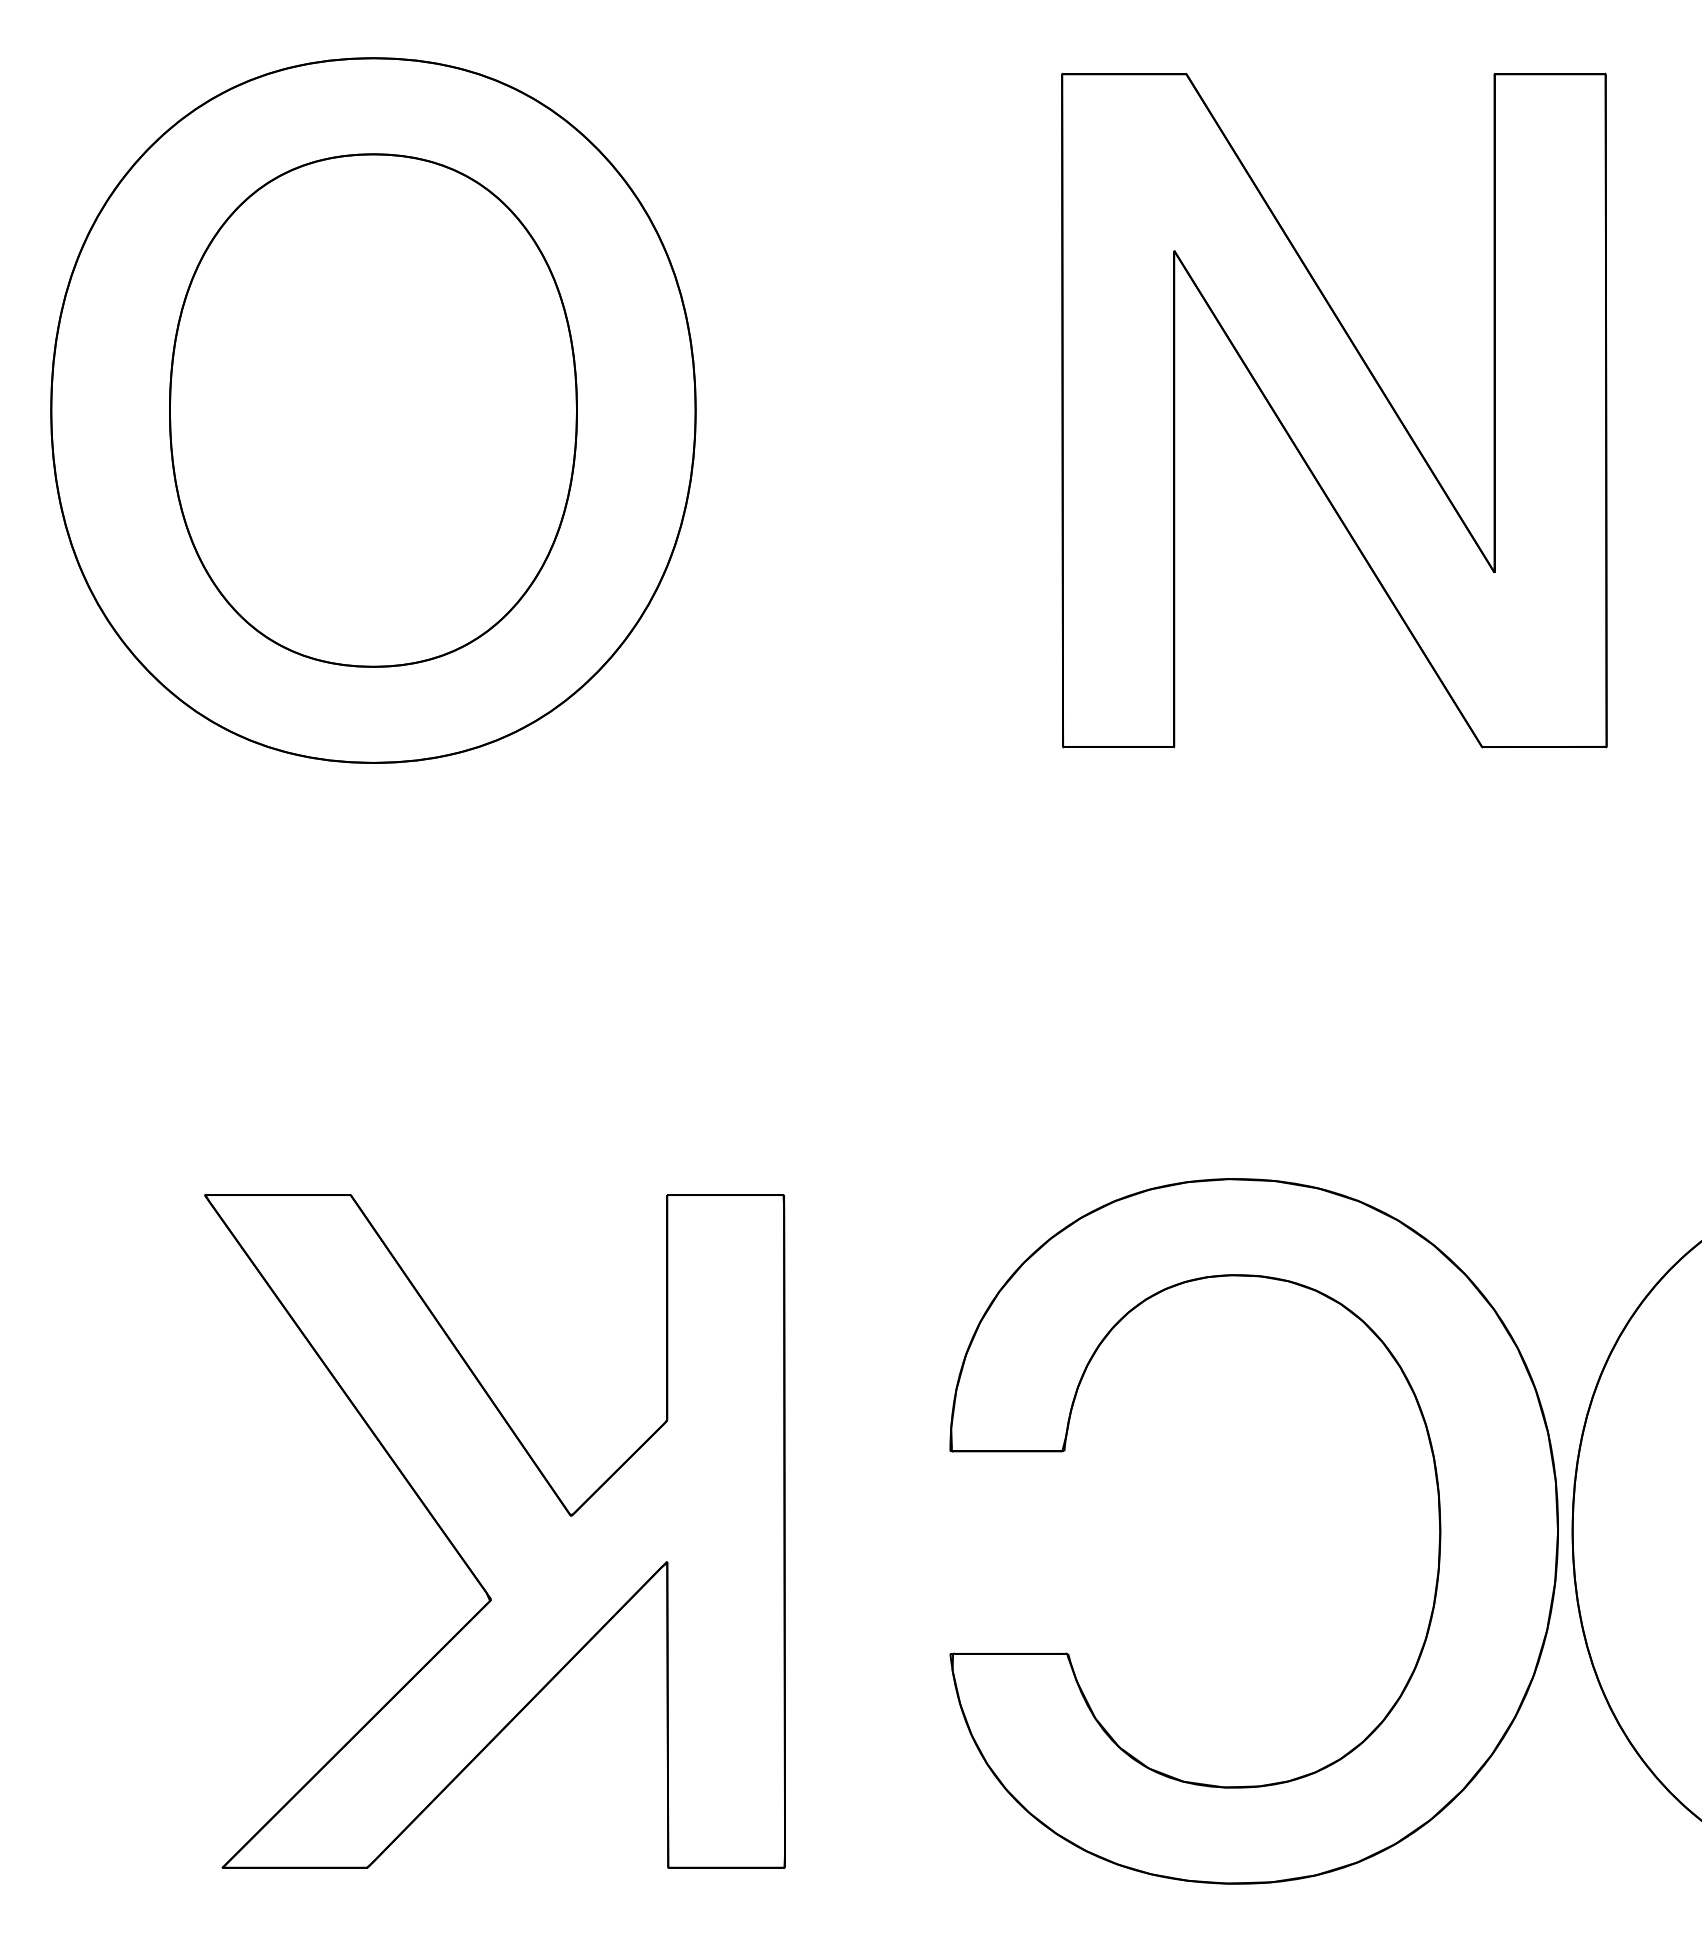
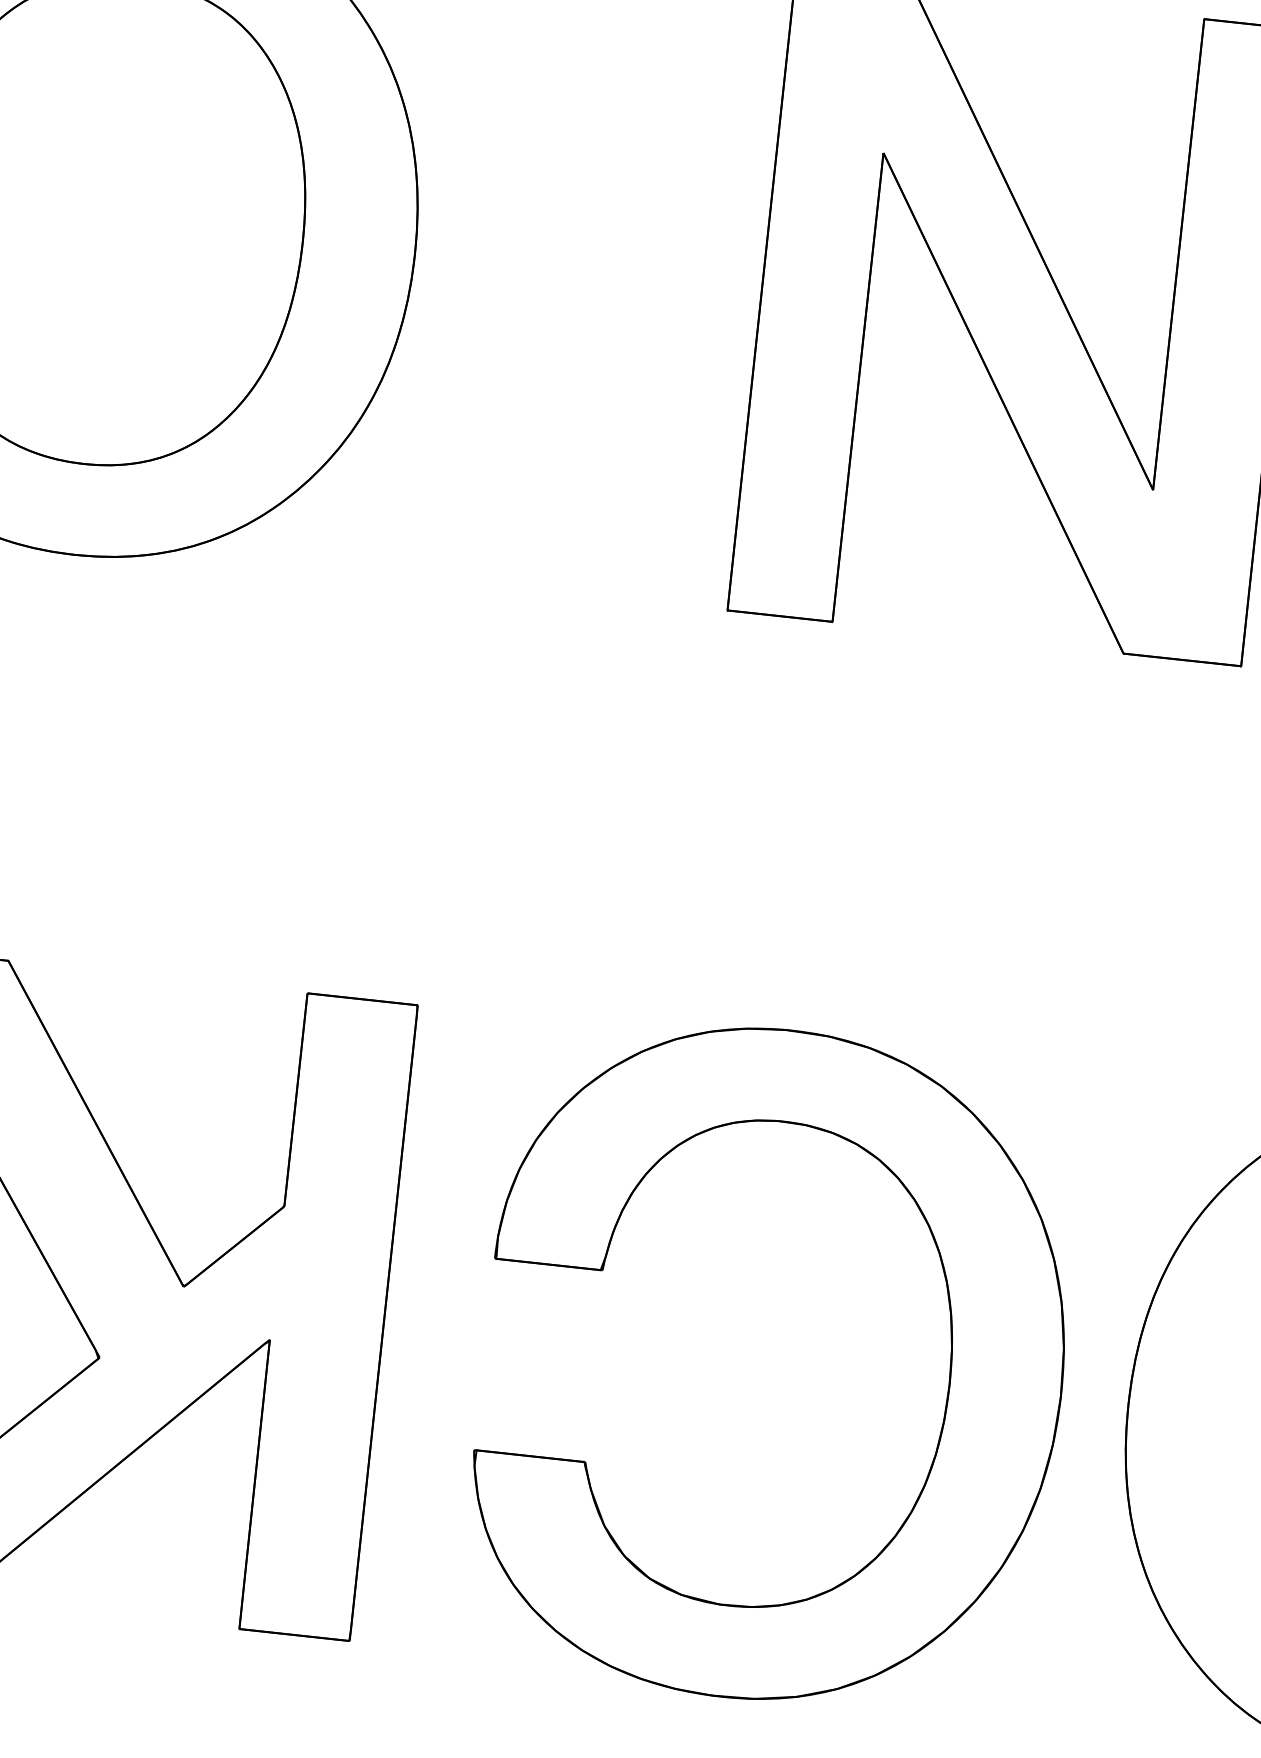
part: (1438, 1519) -> (949, 1373), moved

